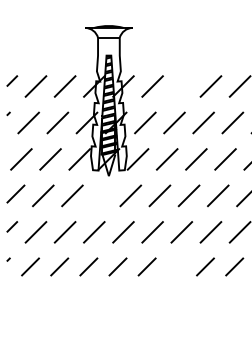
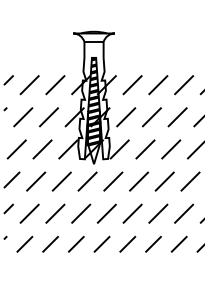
line: (181, 86) -> (158, 85), added
line: (101, 195) -> (87, 181), added
line: (175, 266) -> (152, 243), added

